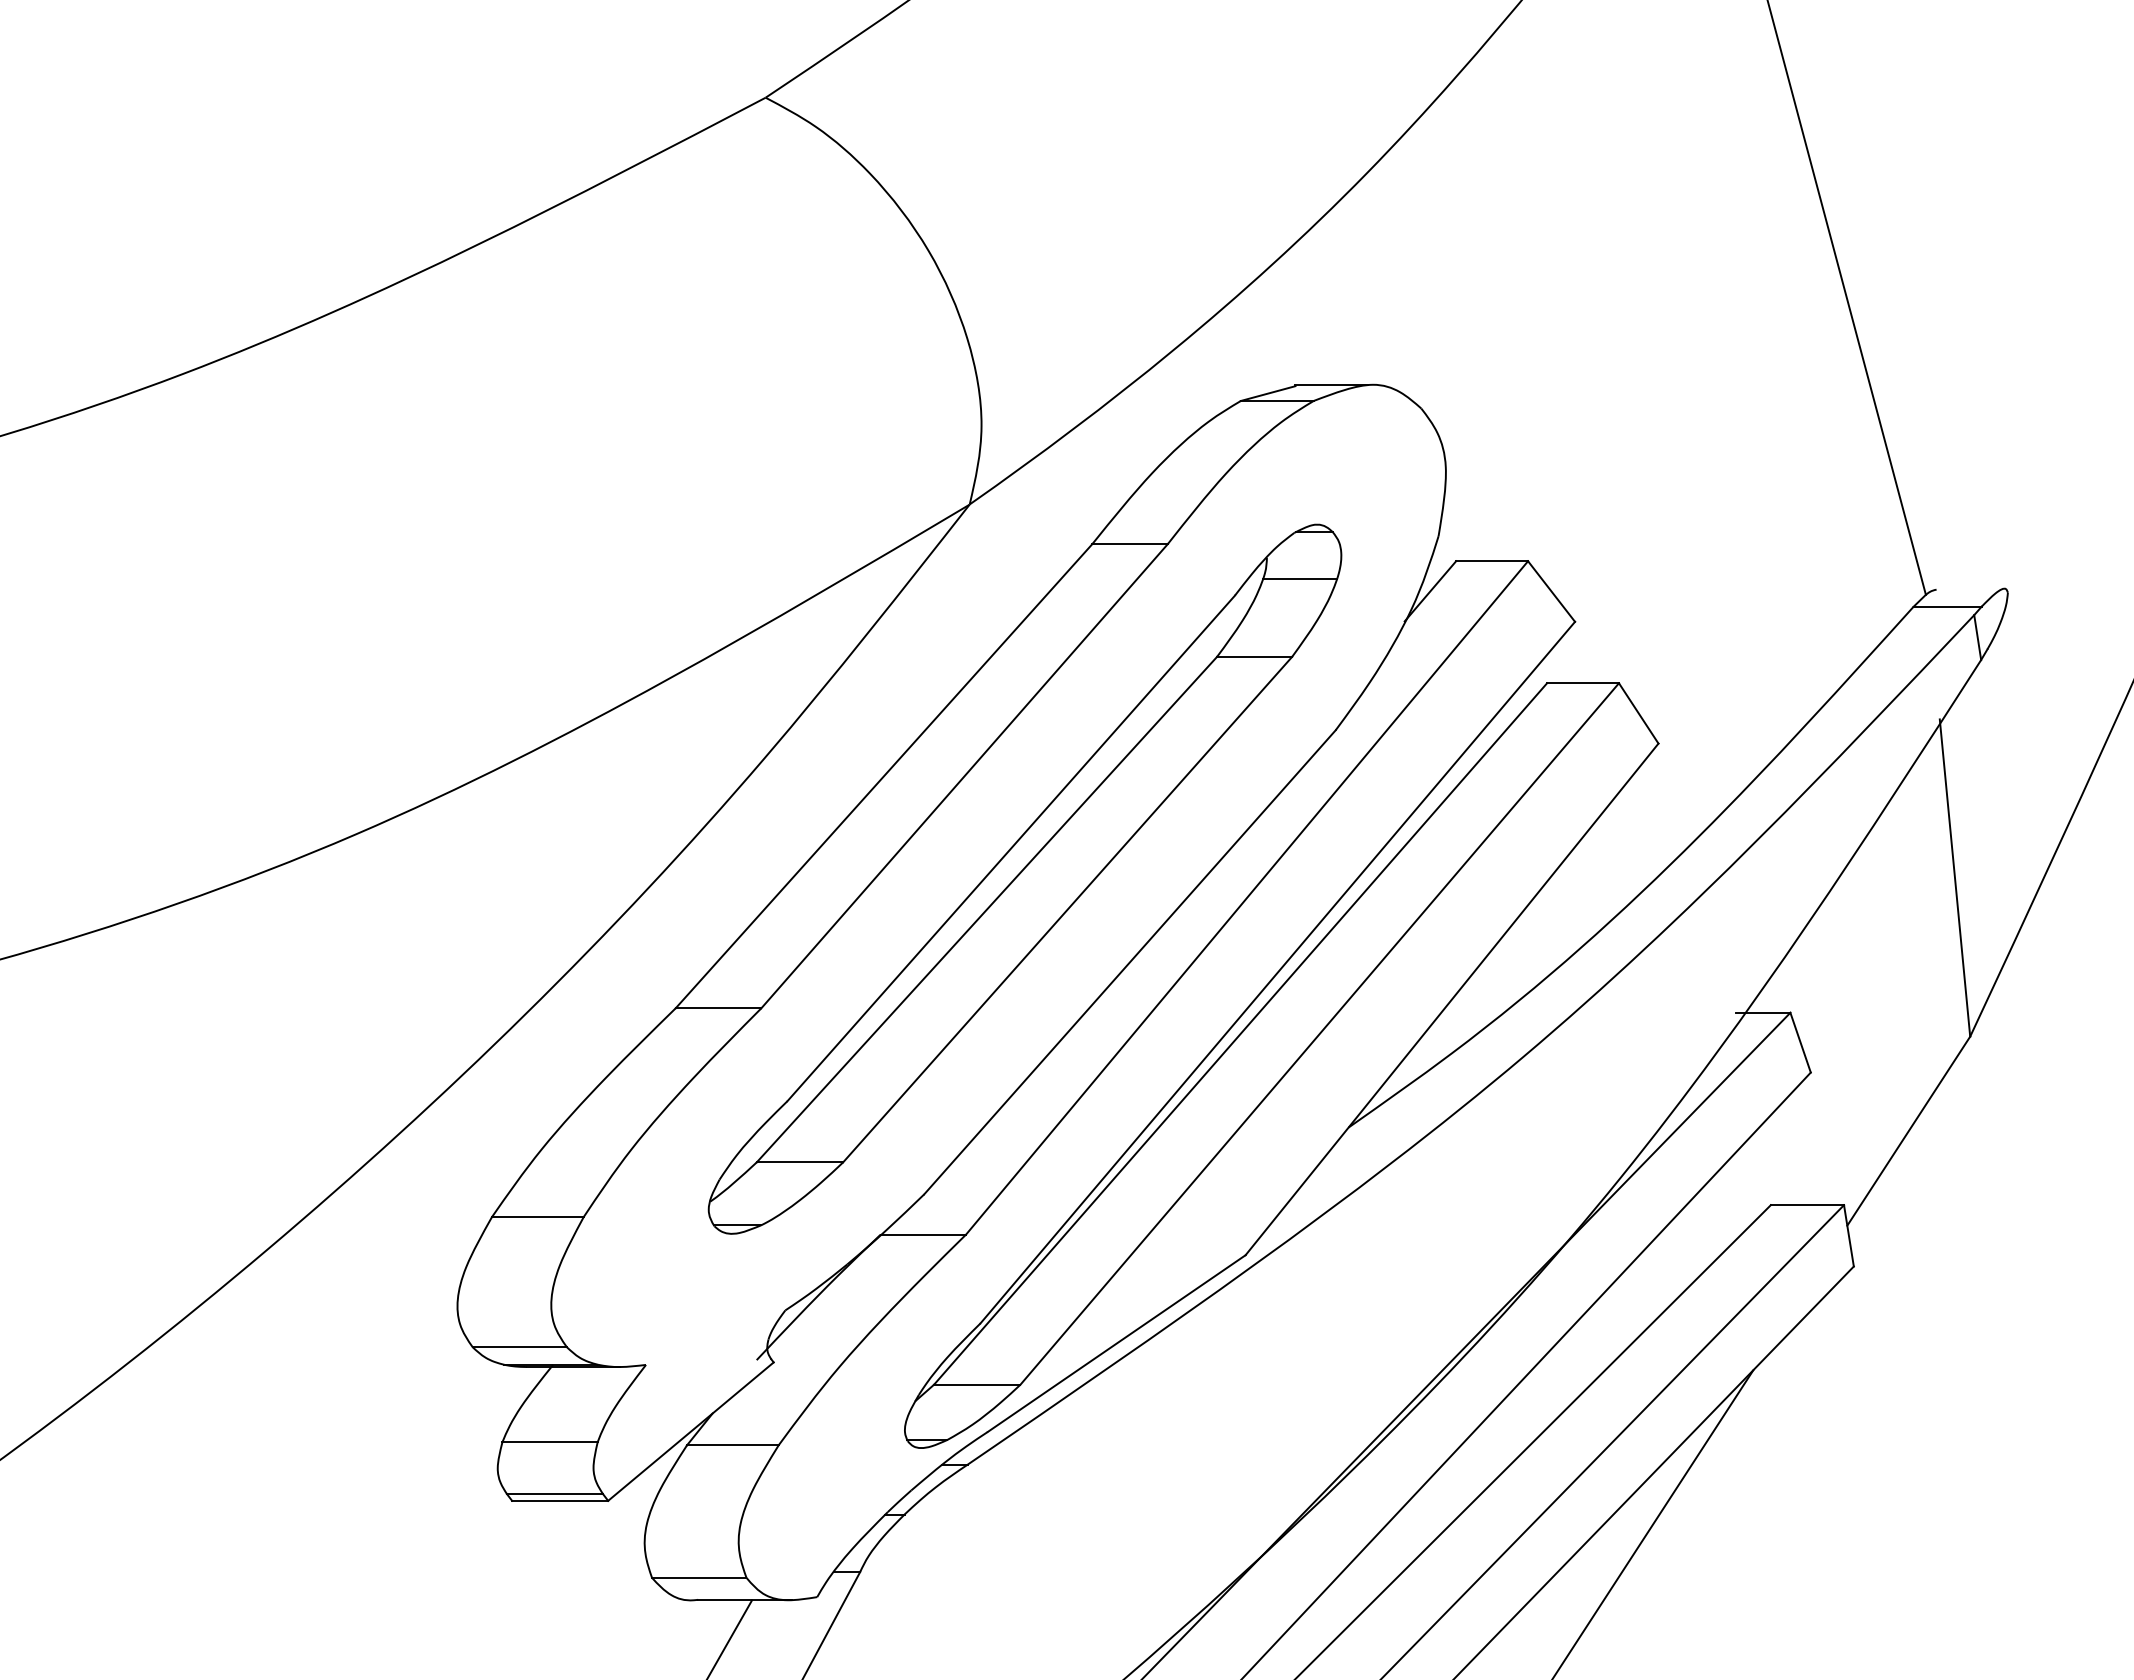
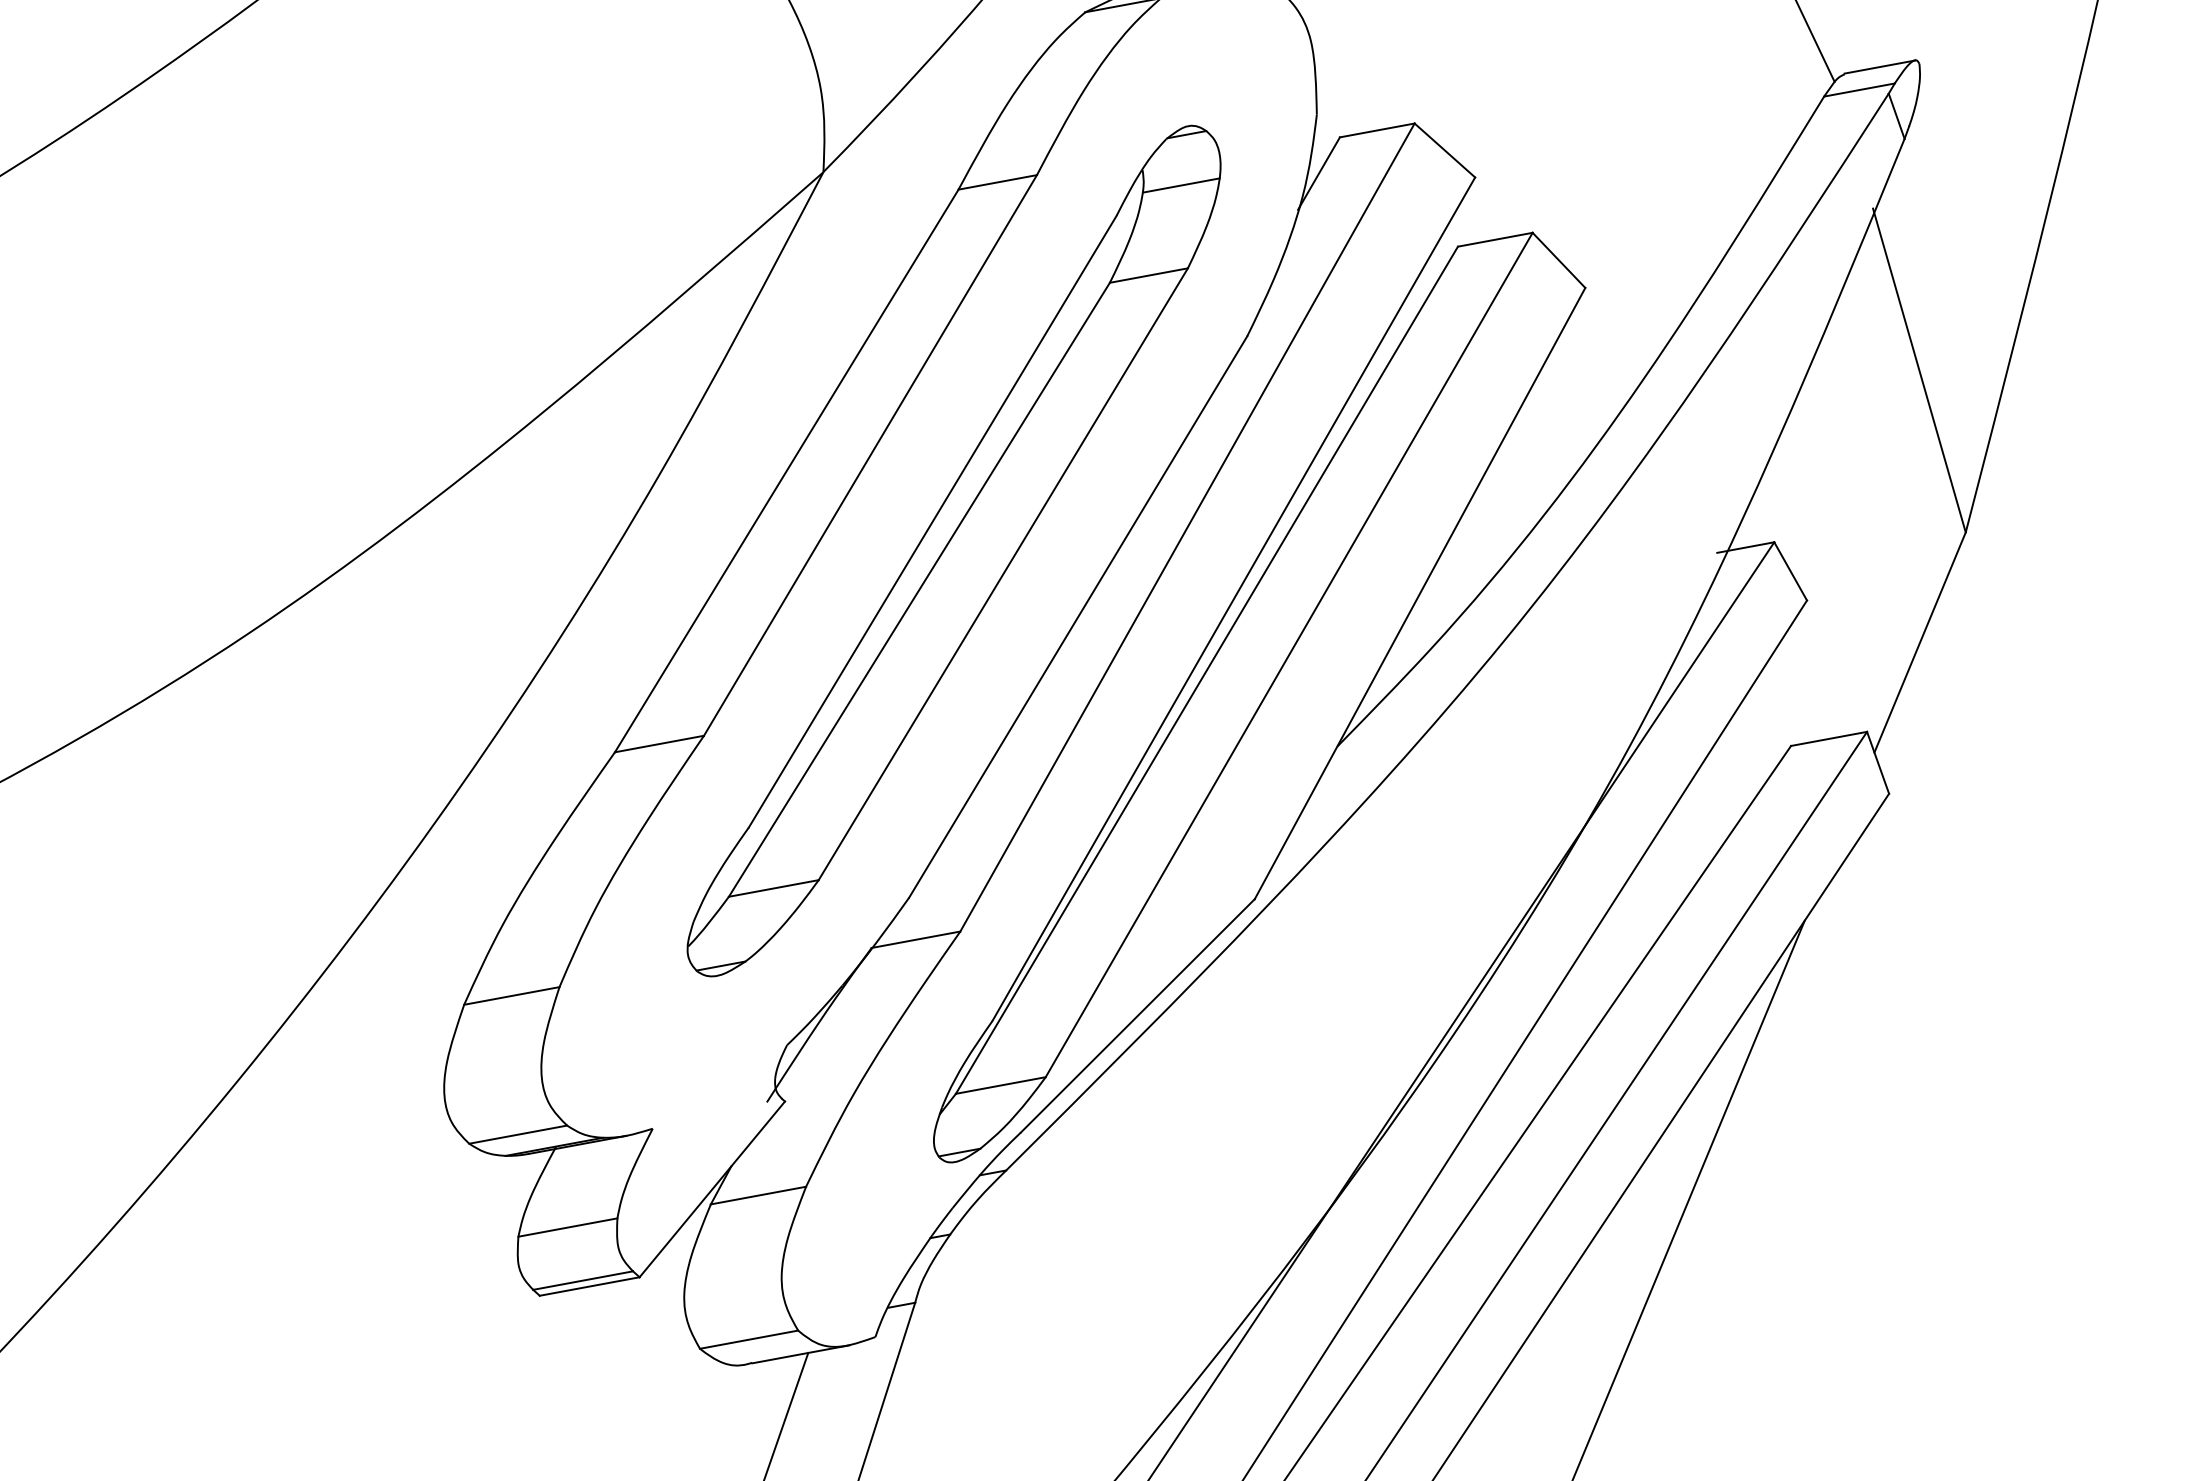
line: (1970, 588) -> (1879, 66), added

